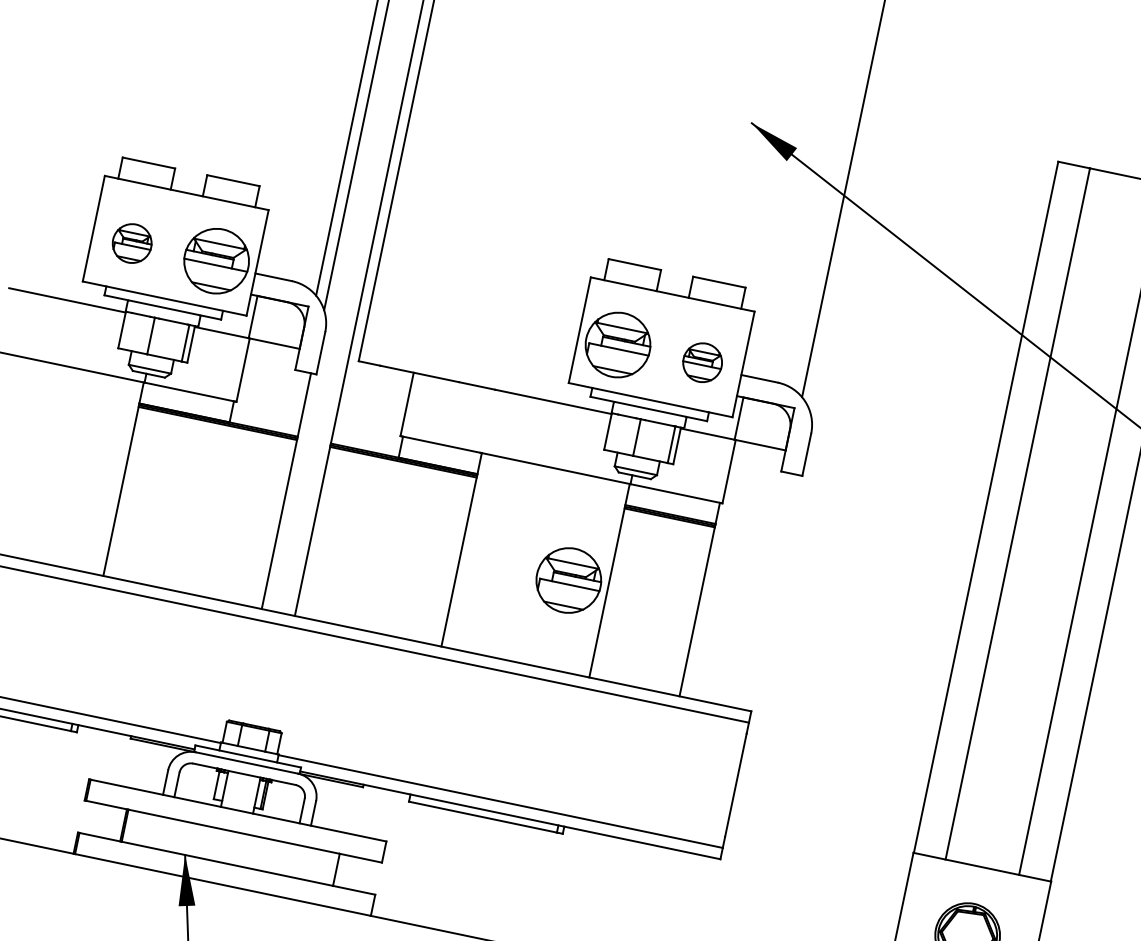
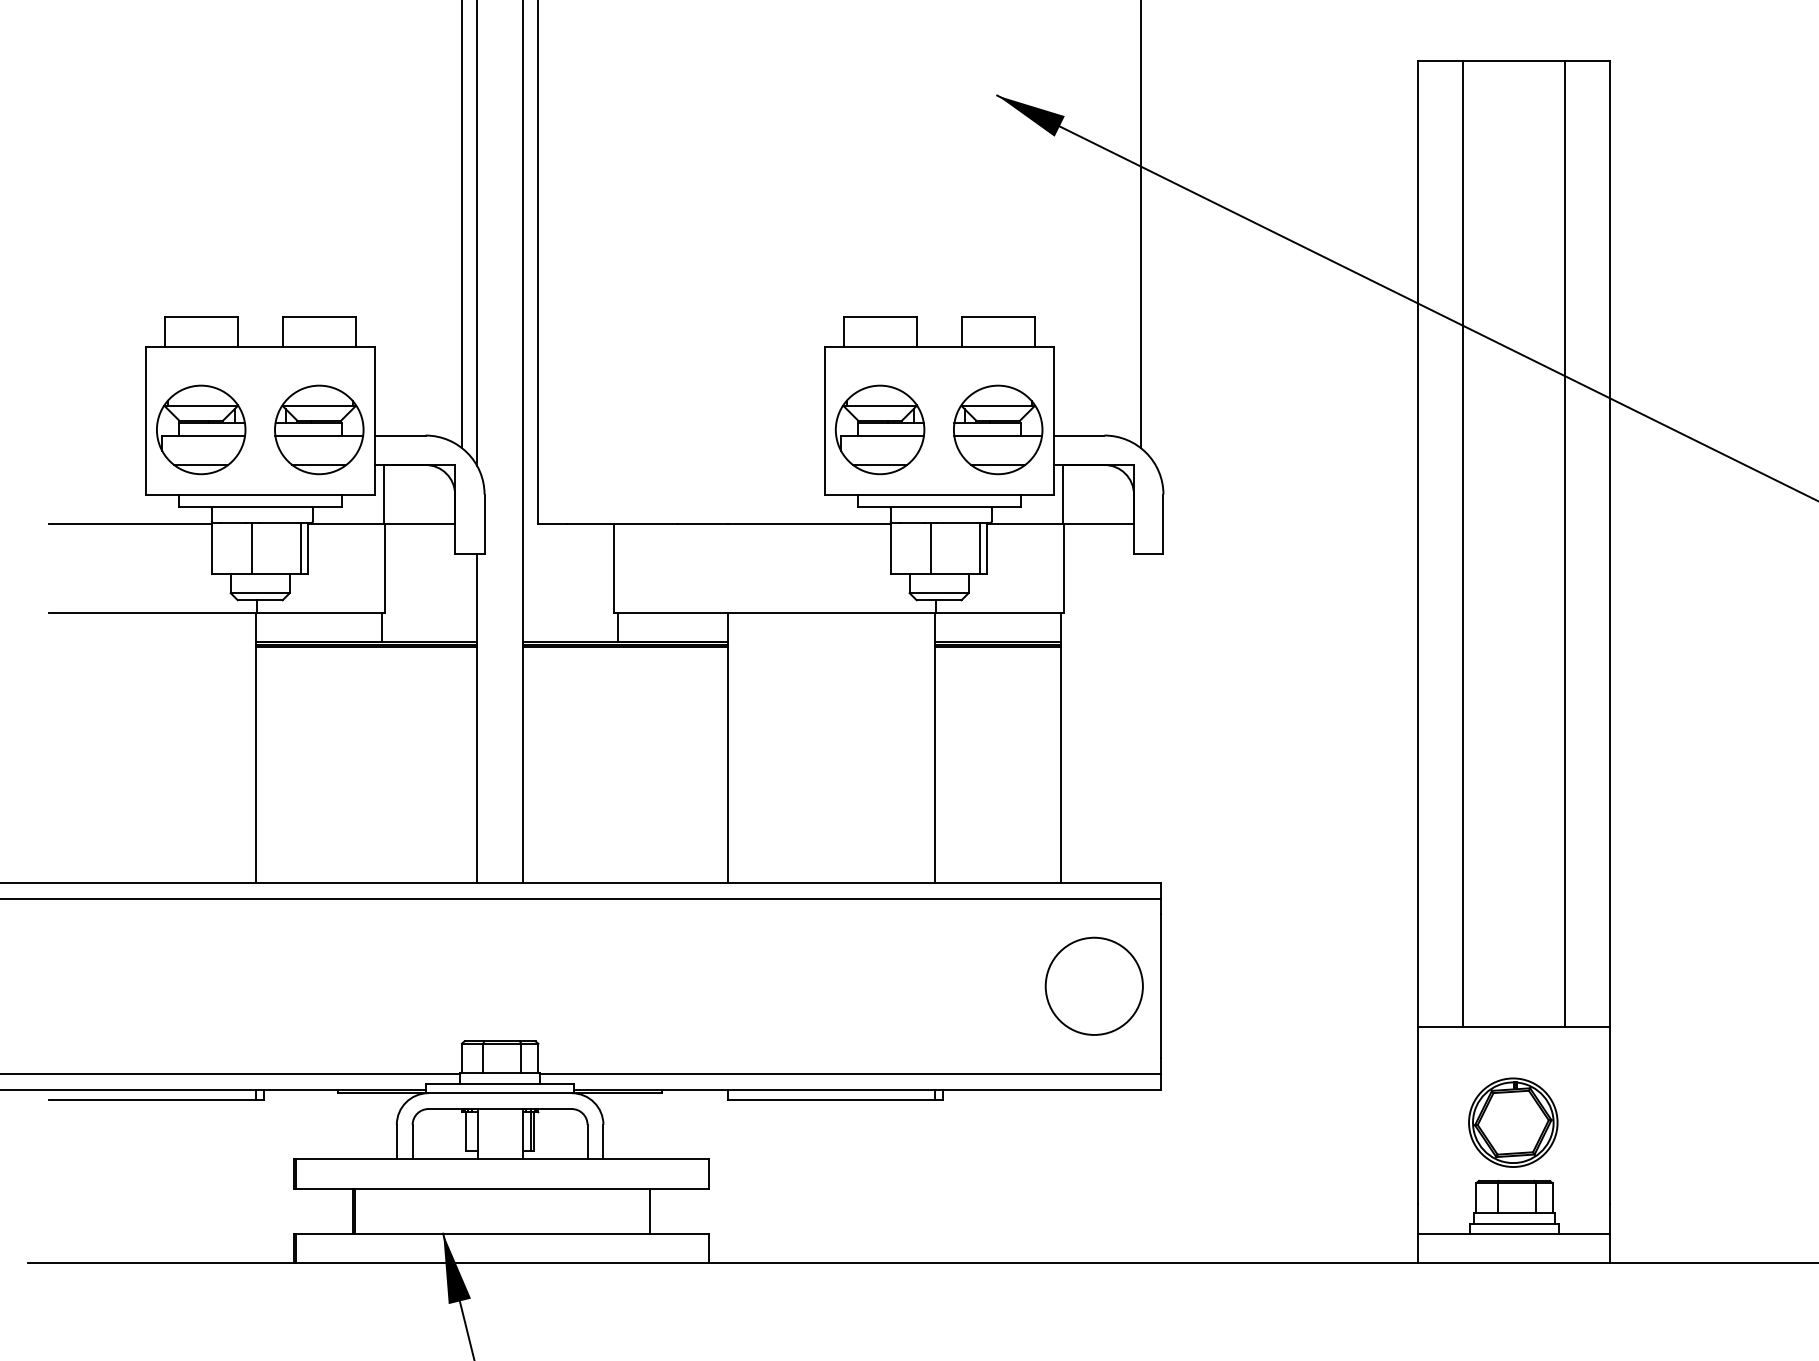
part: (132, 243) -> (201, 429), size x1.67
part: (702, 362) -> (998, 429), size x1.67
part: (568, 580) -> (879, 758), removed
circle: (687, 774) -> (1093, 985), added

